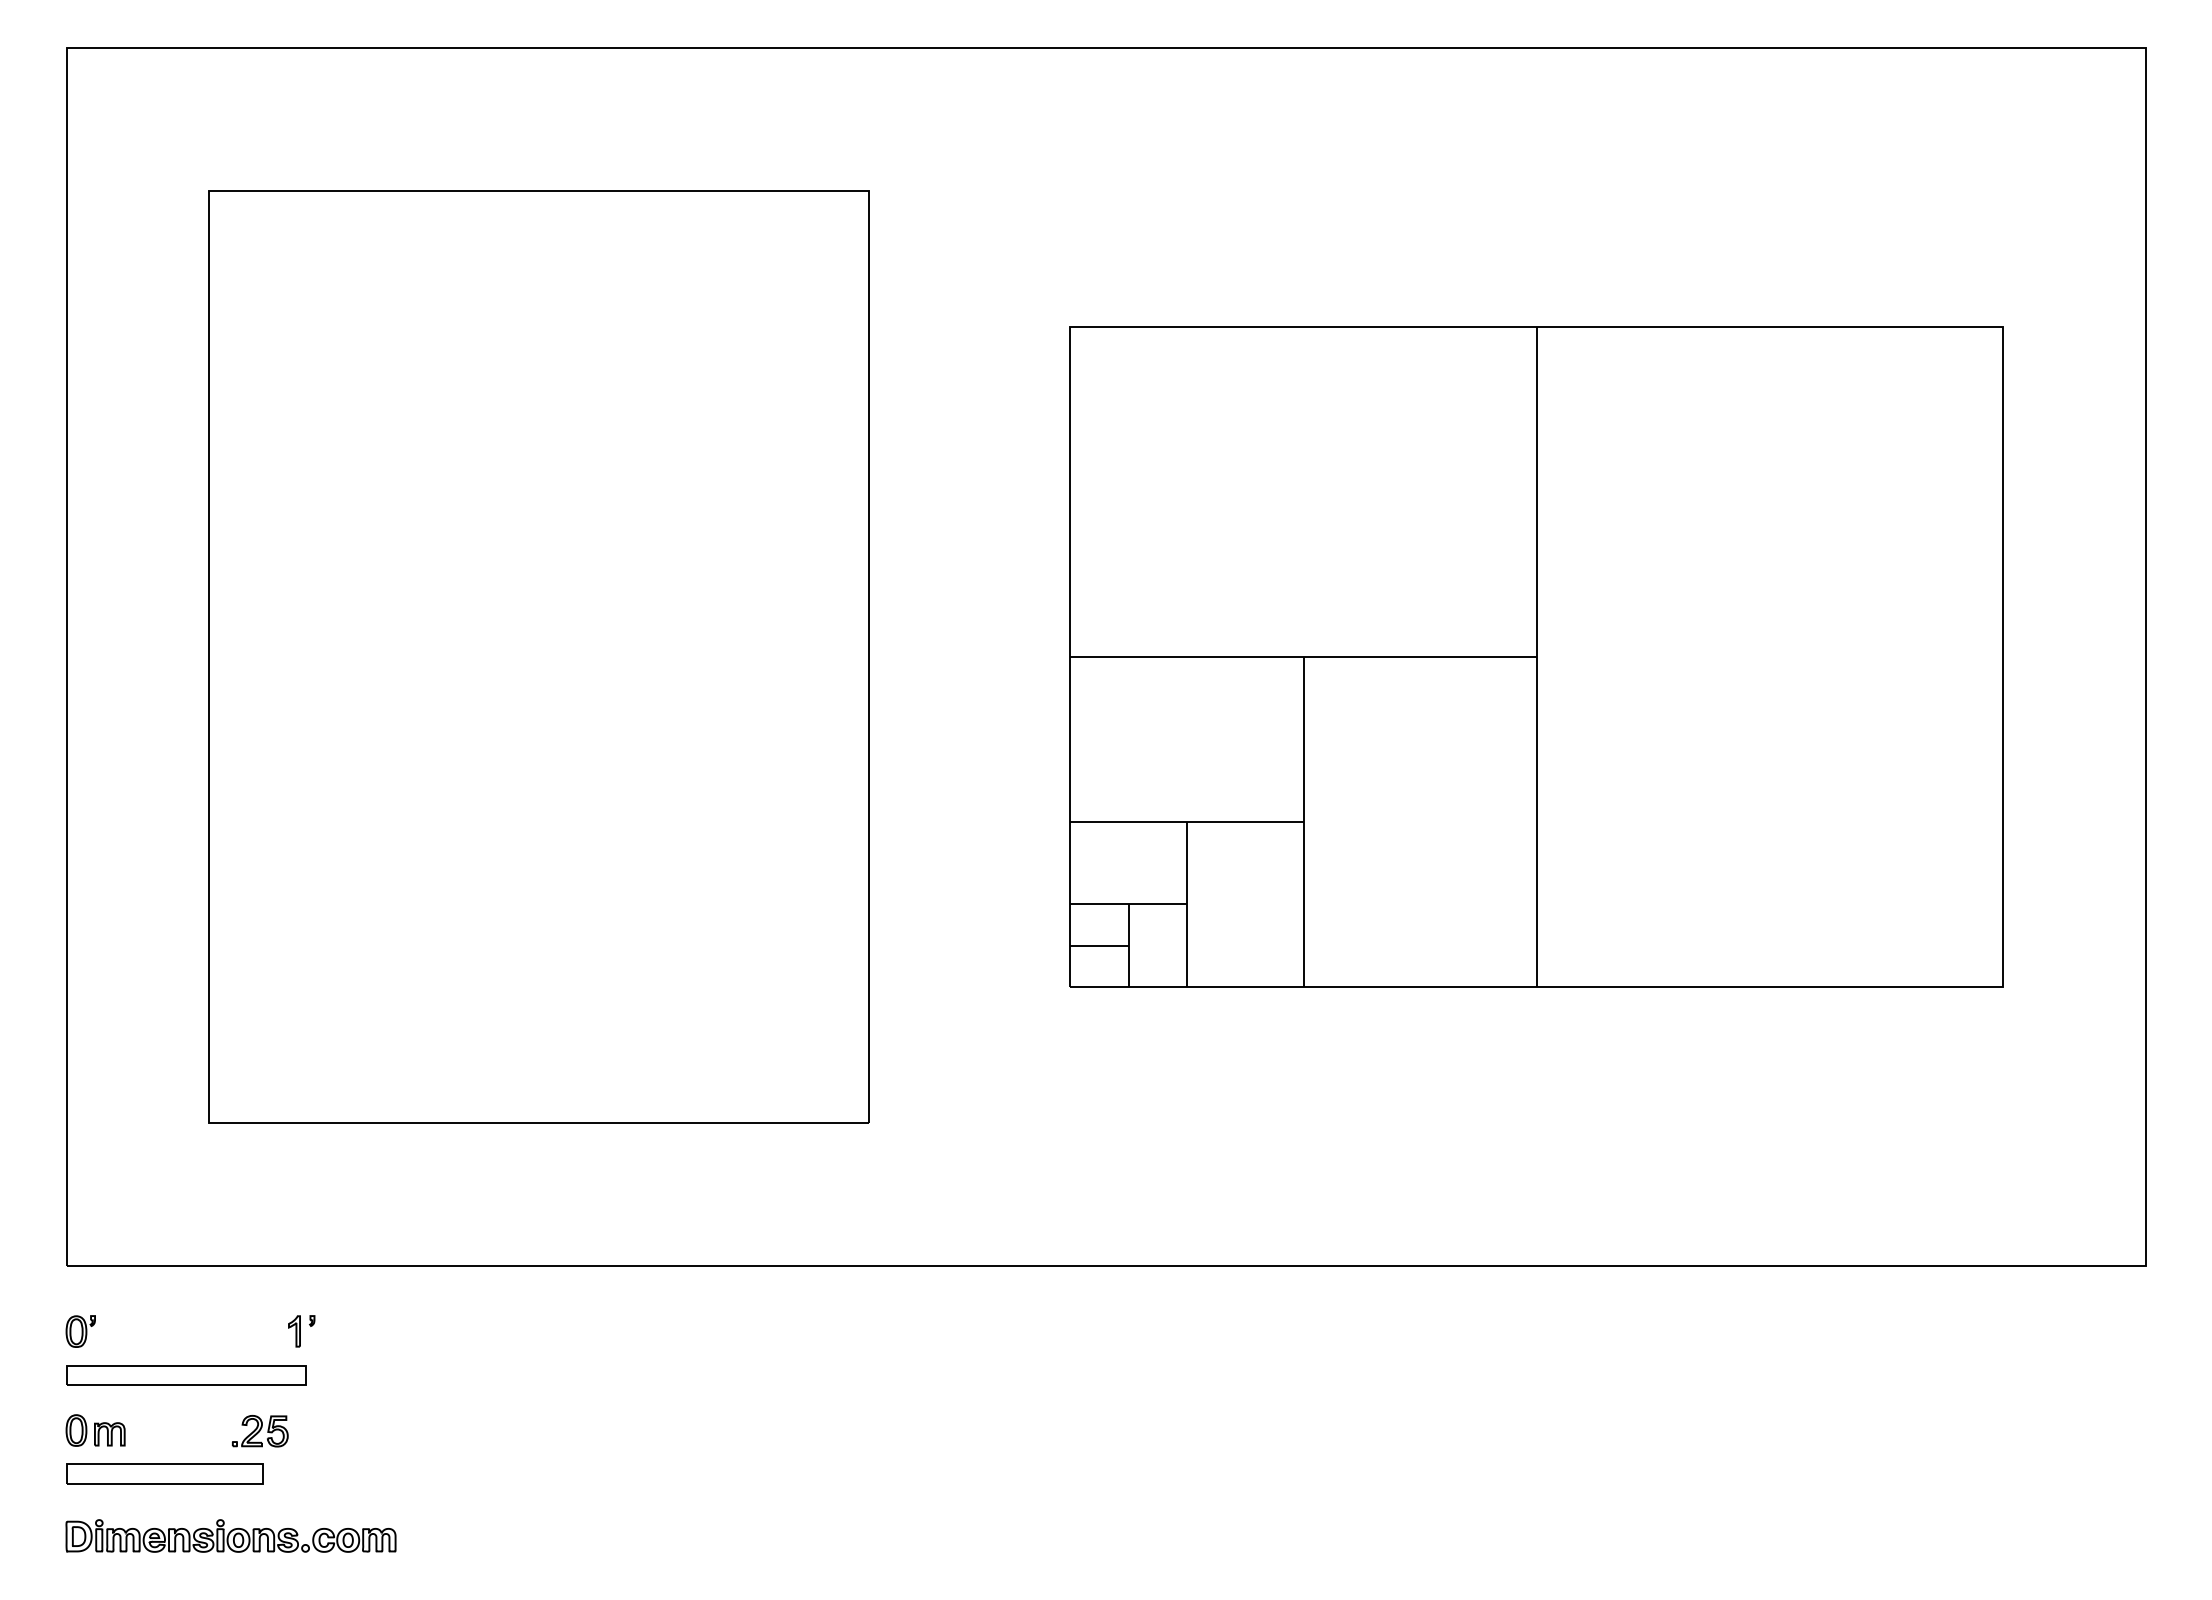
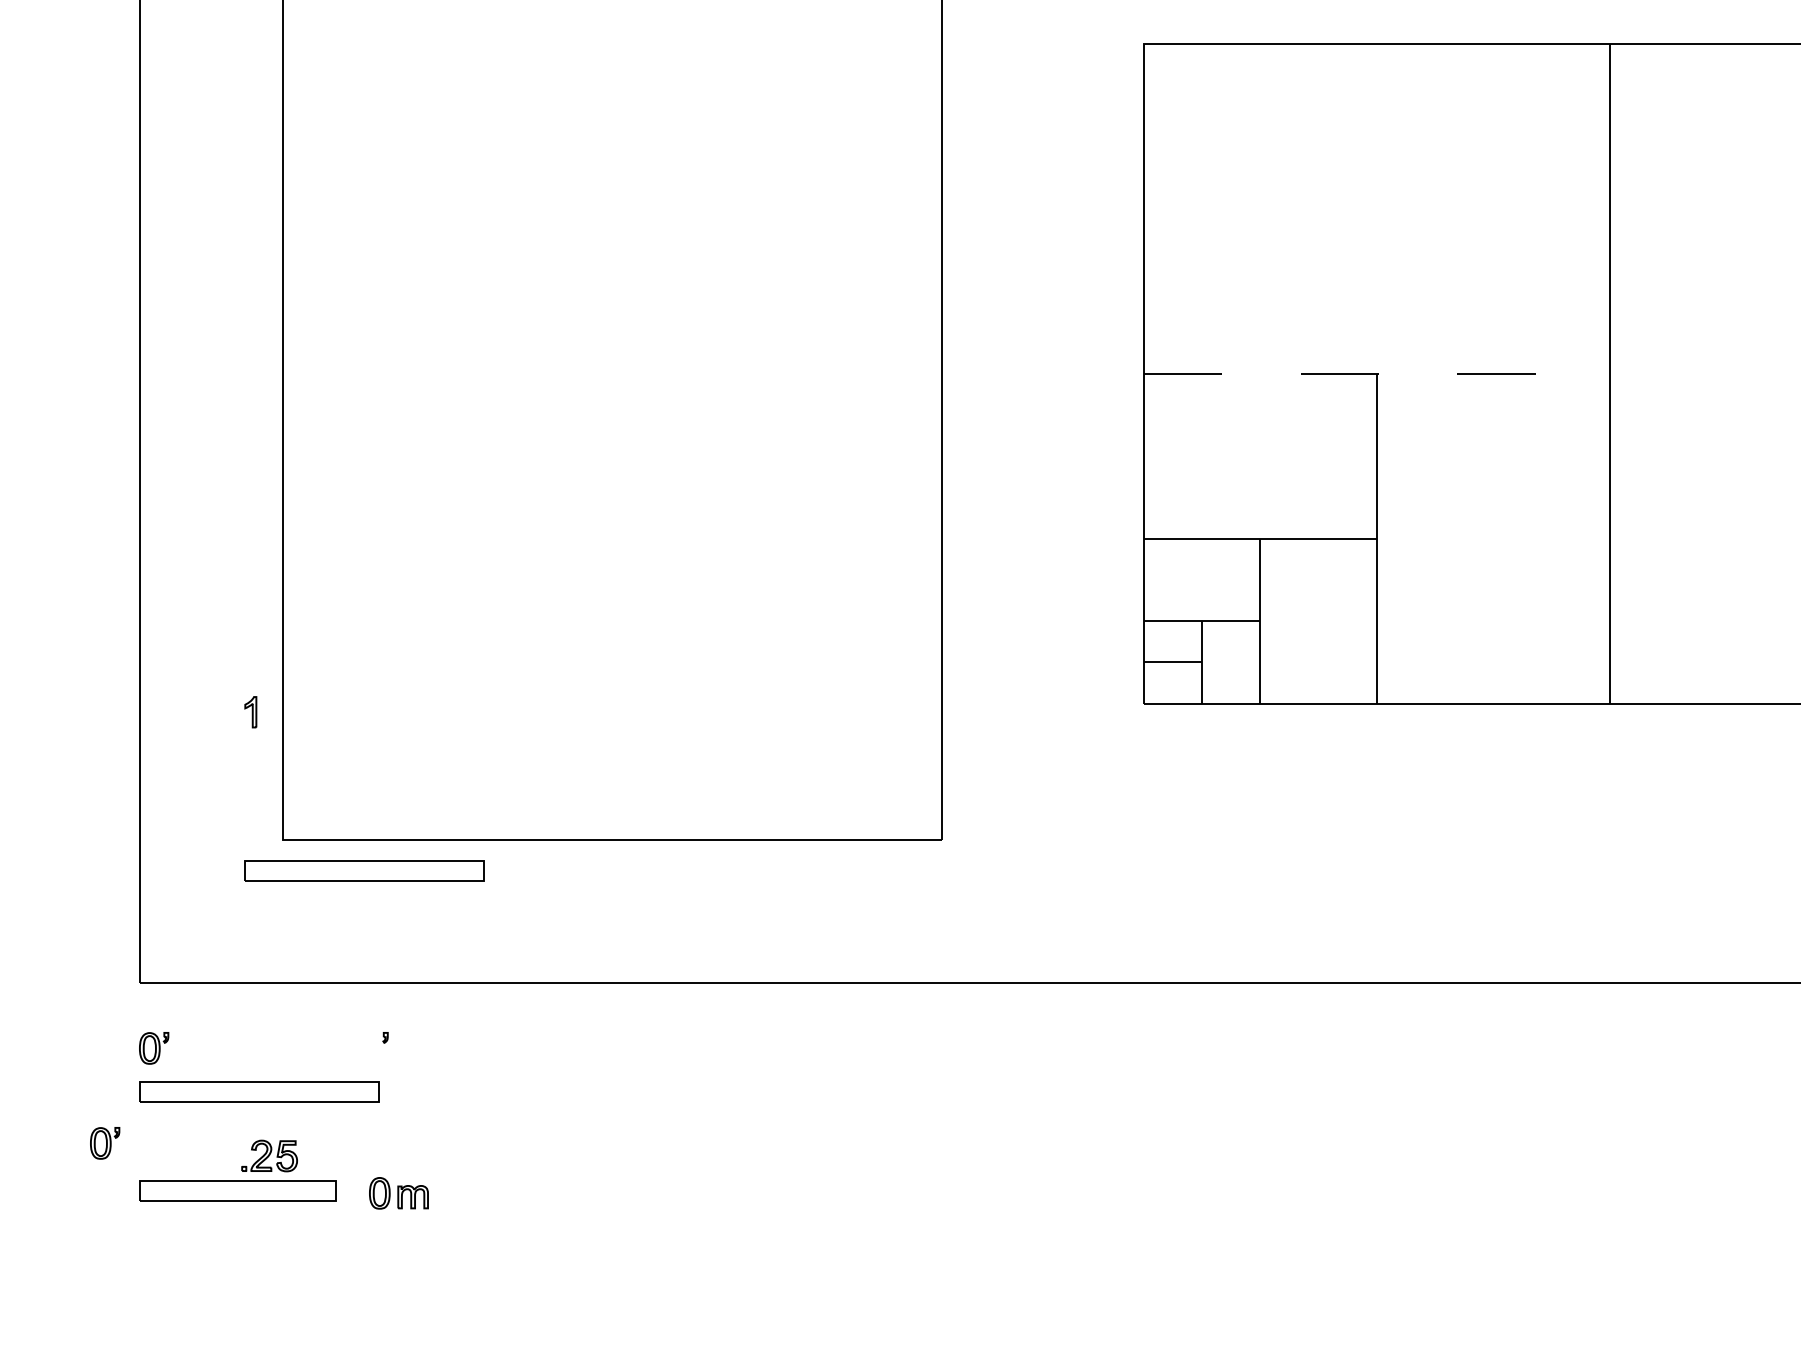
line: (1304, 656) -> (1377, 373), solid -> dashed
part: (291, 1154) -> (364, 871), added
part: (294, 1331) -> (250, 712), moved
part: (31, 1426) -> (104, 1143), added
part: (95, 1430) -> (398, 1193), moved
part: (260, 1431) -> (269, 1156), moved
part: (230, 1535) -> (303, 1252), removed

